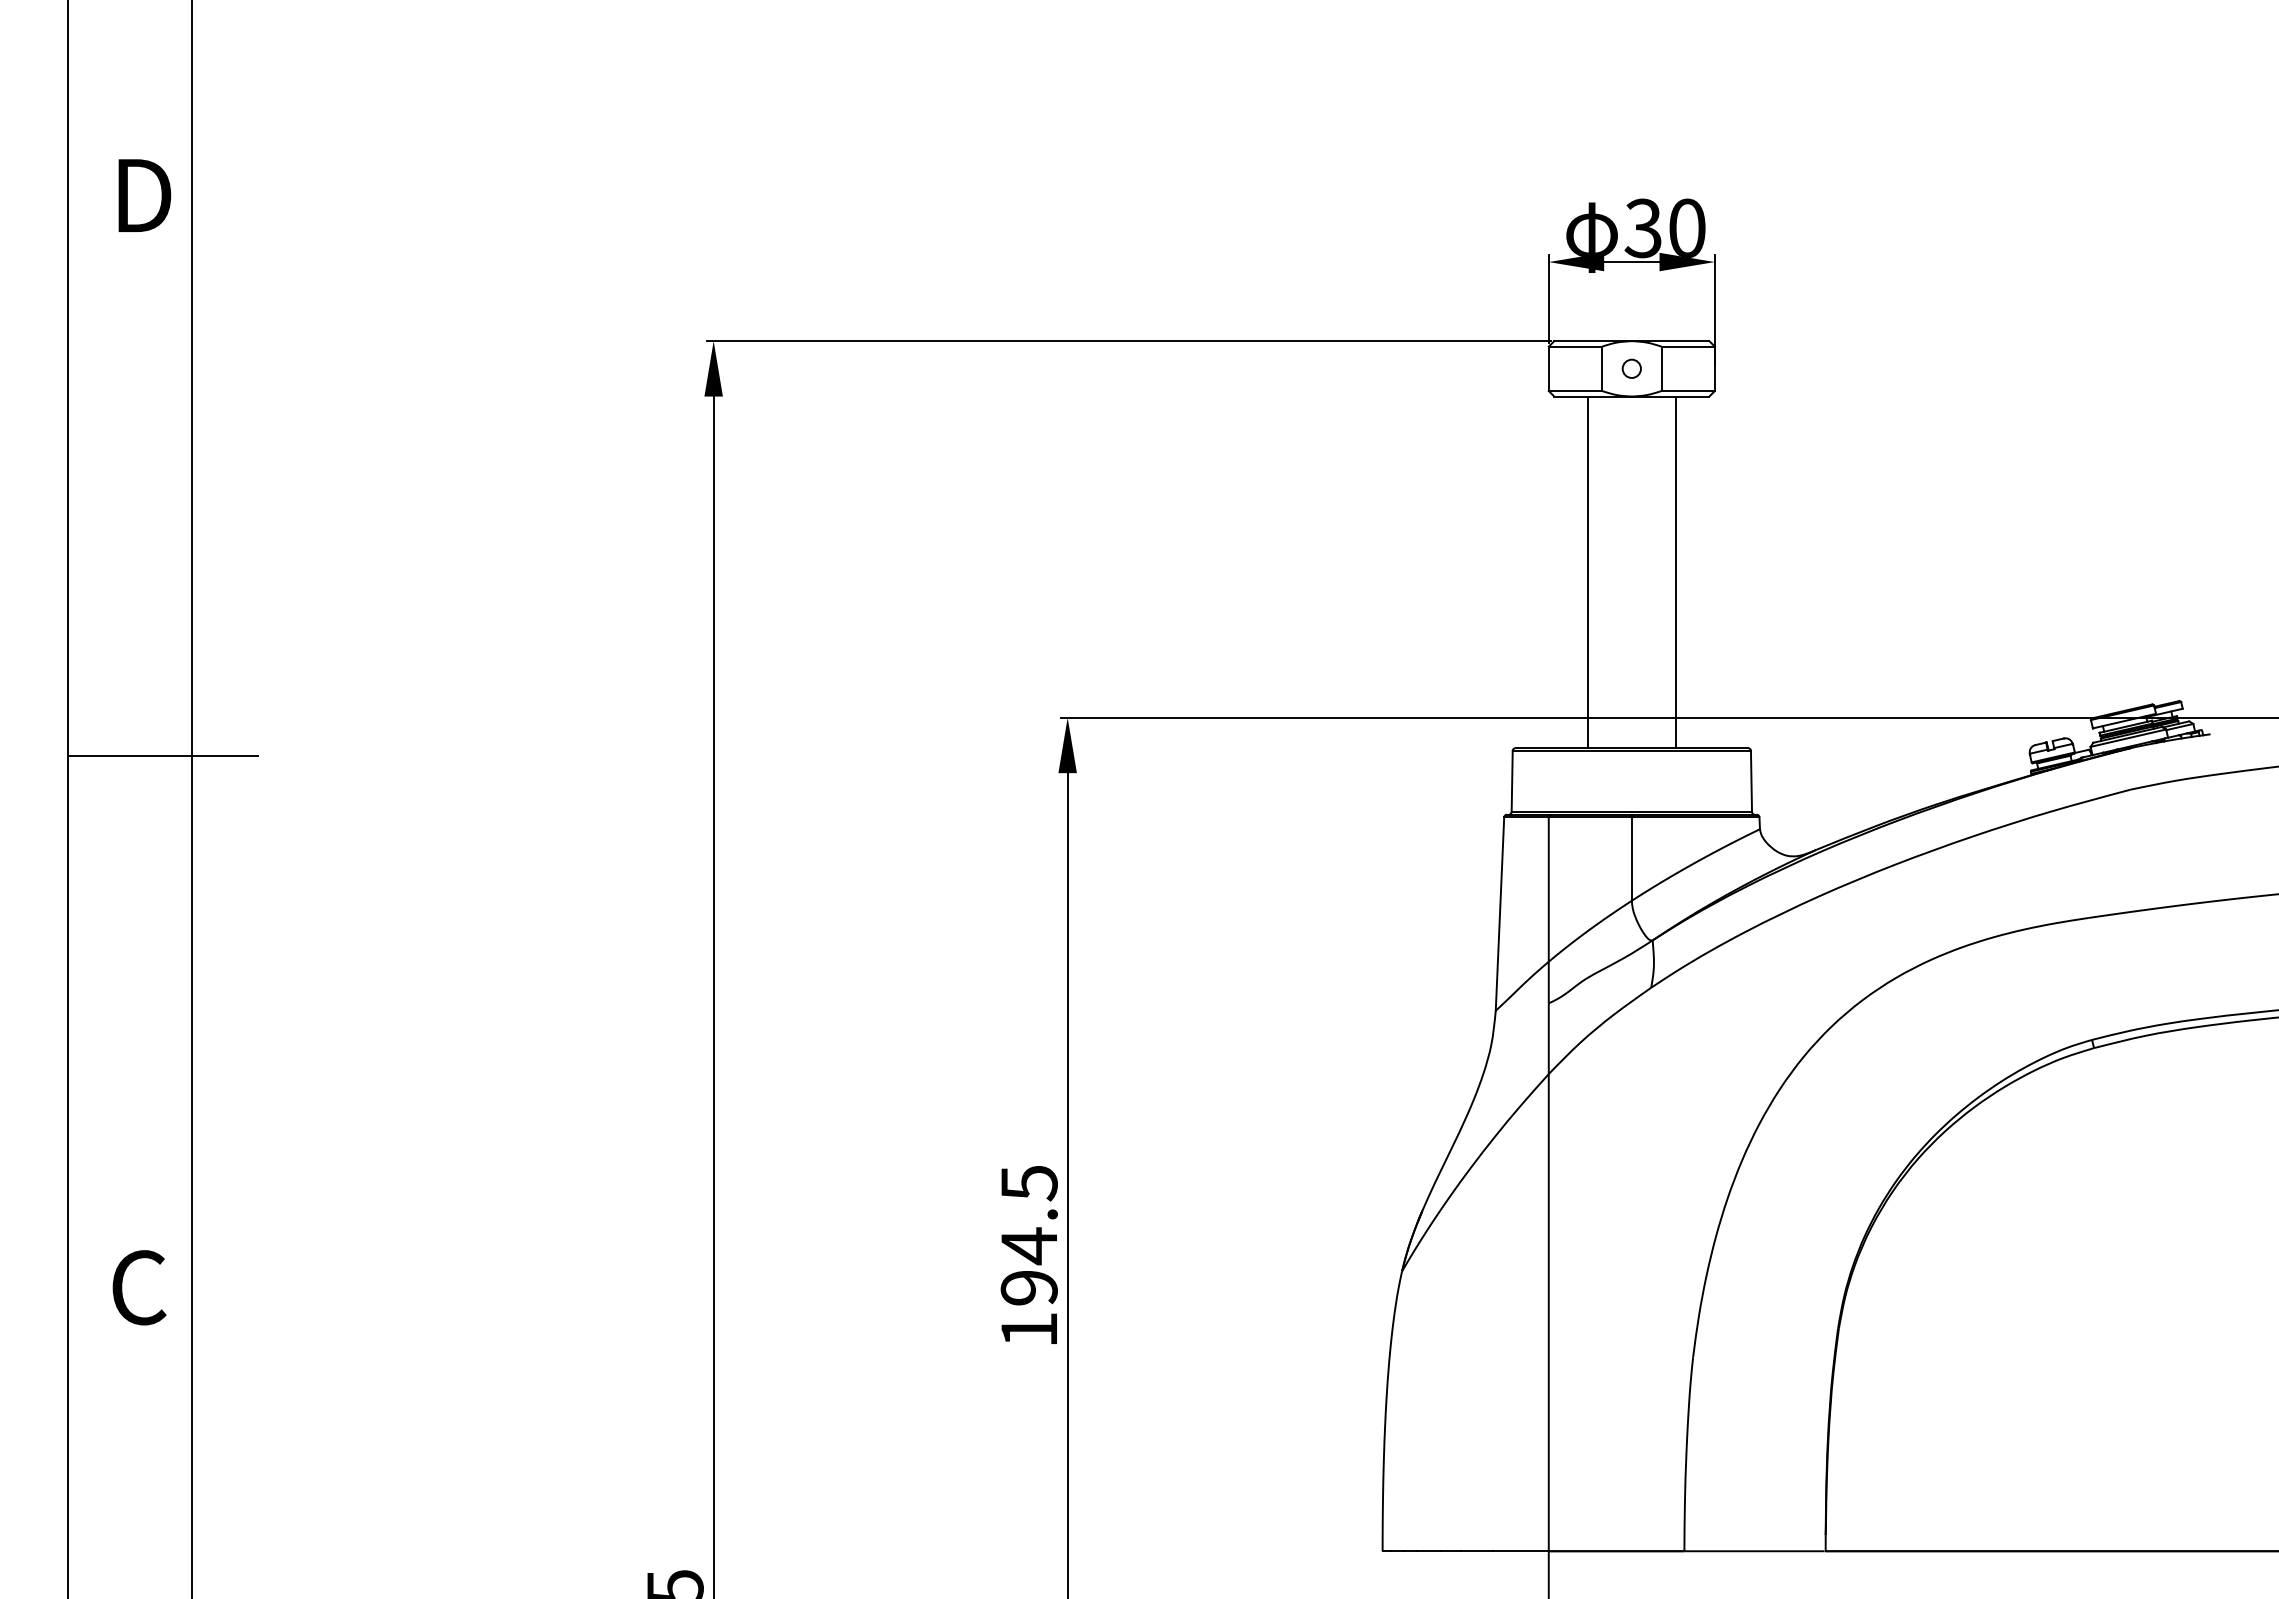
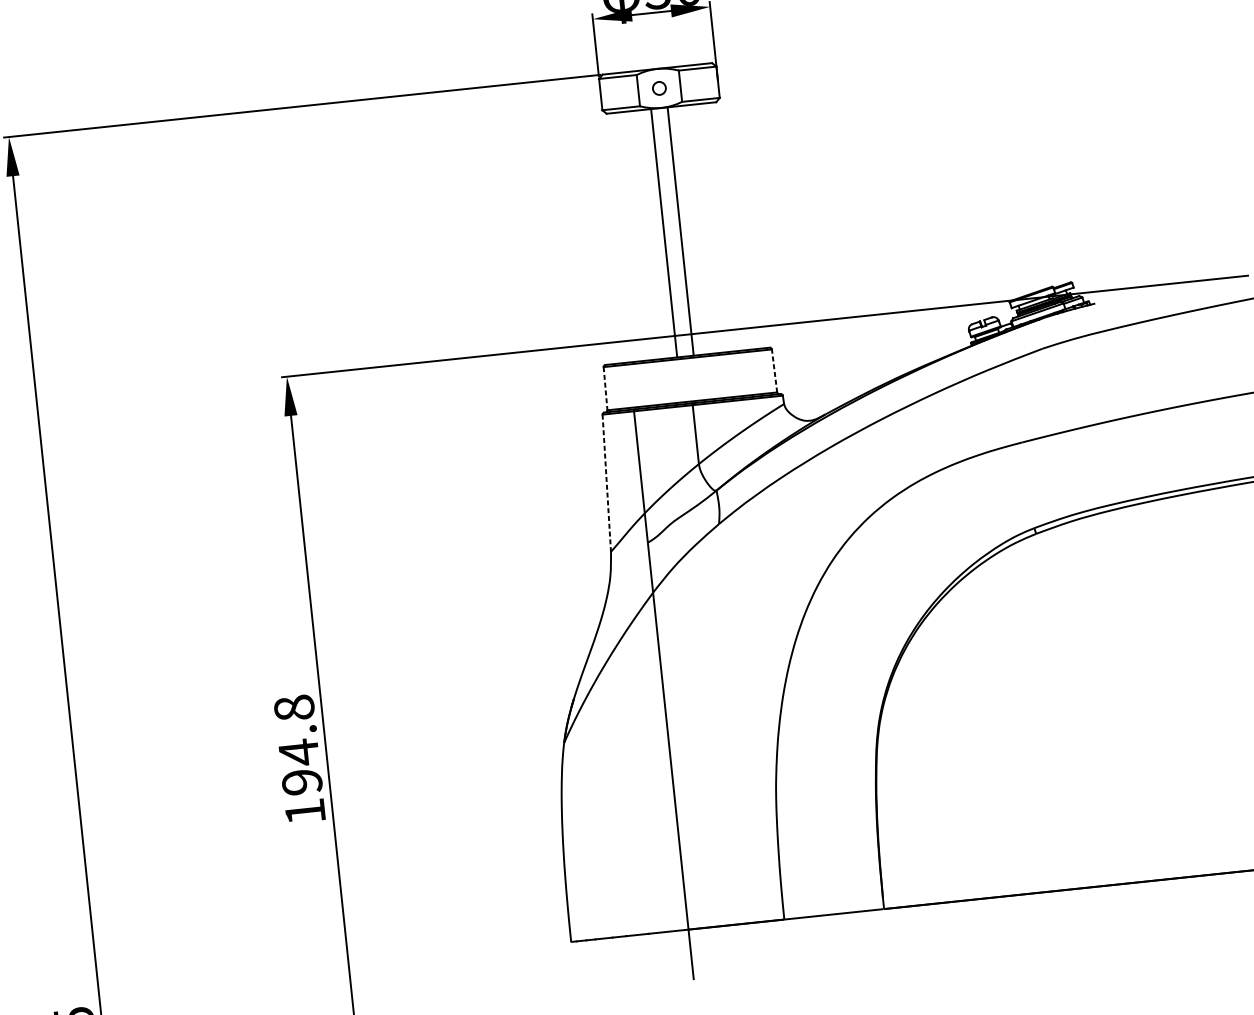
line: (1587, 572) -> (680, 231), moved
line: (1676, 572) -> (664, 233), moved
line: (1512, 781) -> (605, 388), solid -> dashed
line: (1751, 781) -> (774, 370), solid -> dashed
line: (1499, 914) -> (606, 483), solid -> dashed
text: (1028, 1183) -> (293, 708), 194.5 -> 194.8

